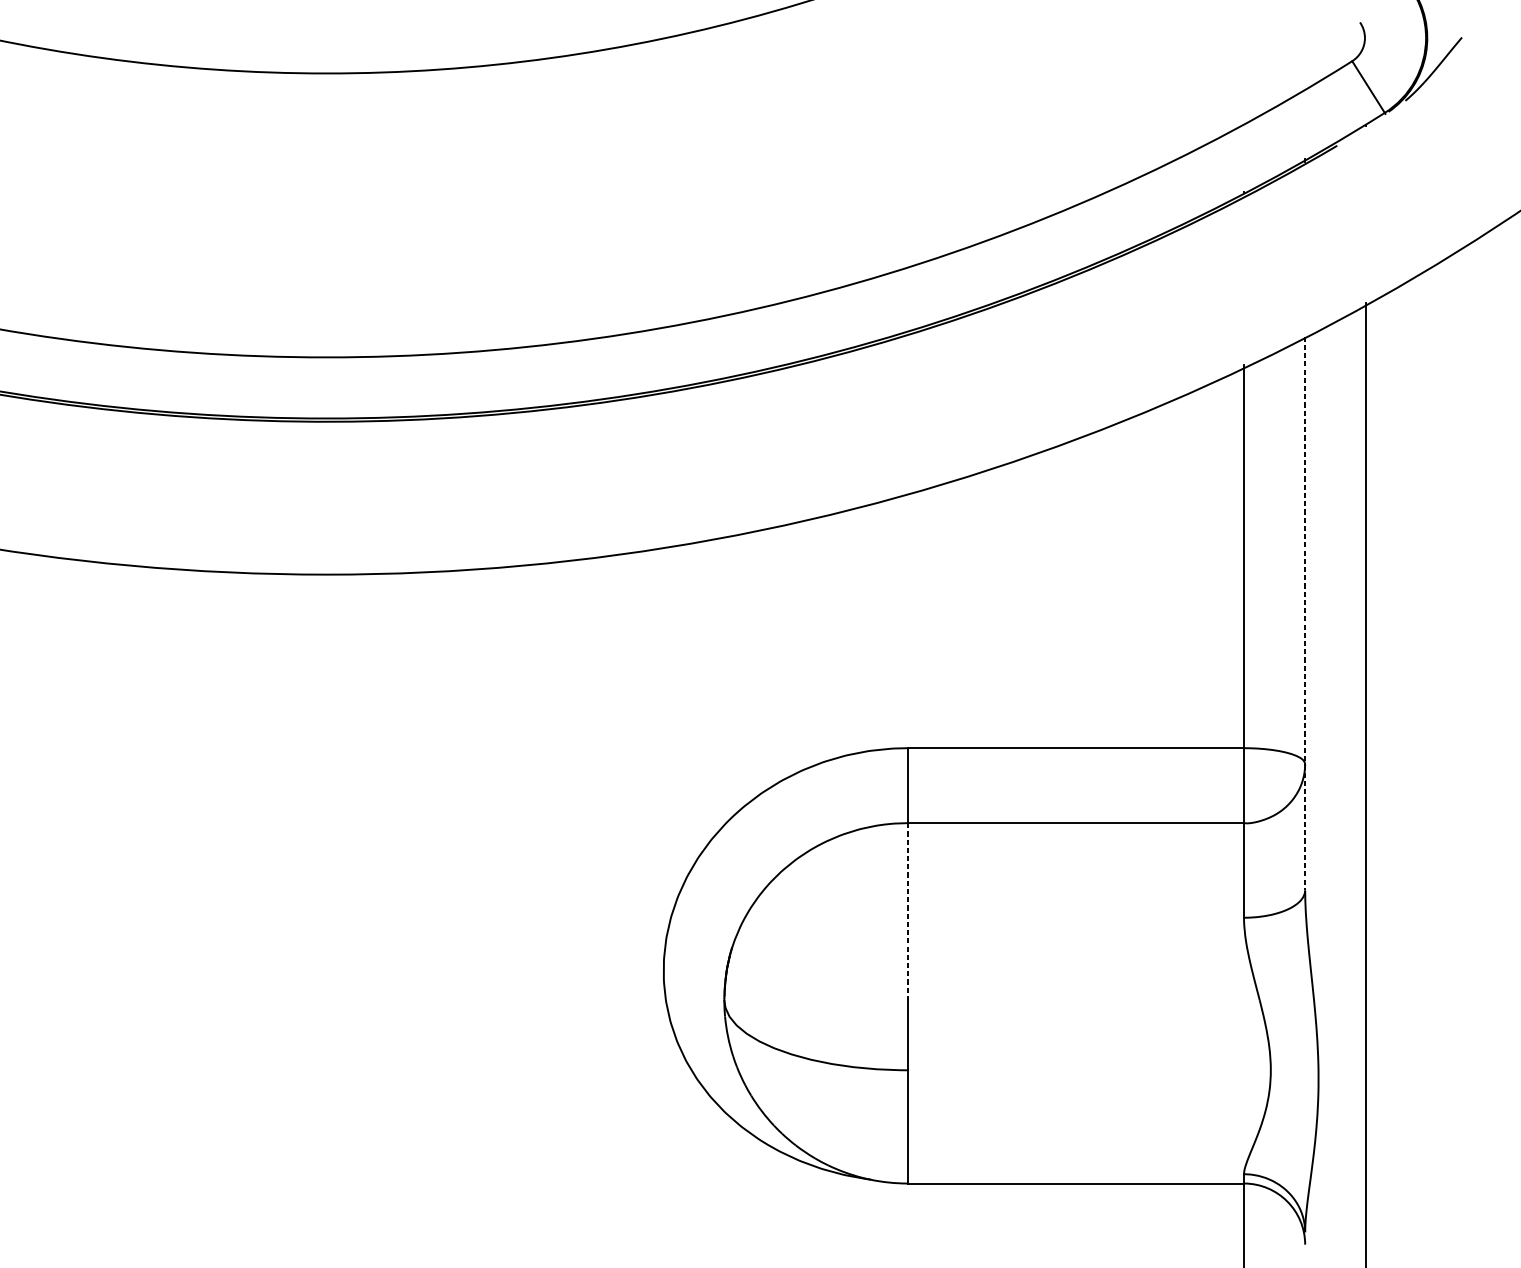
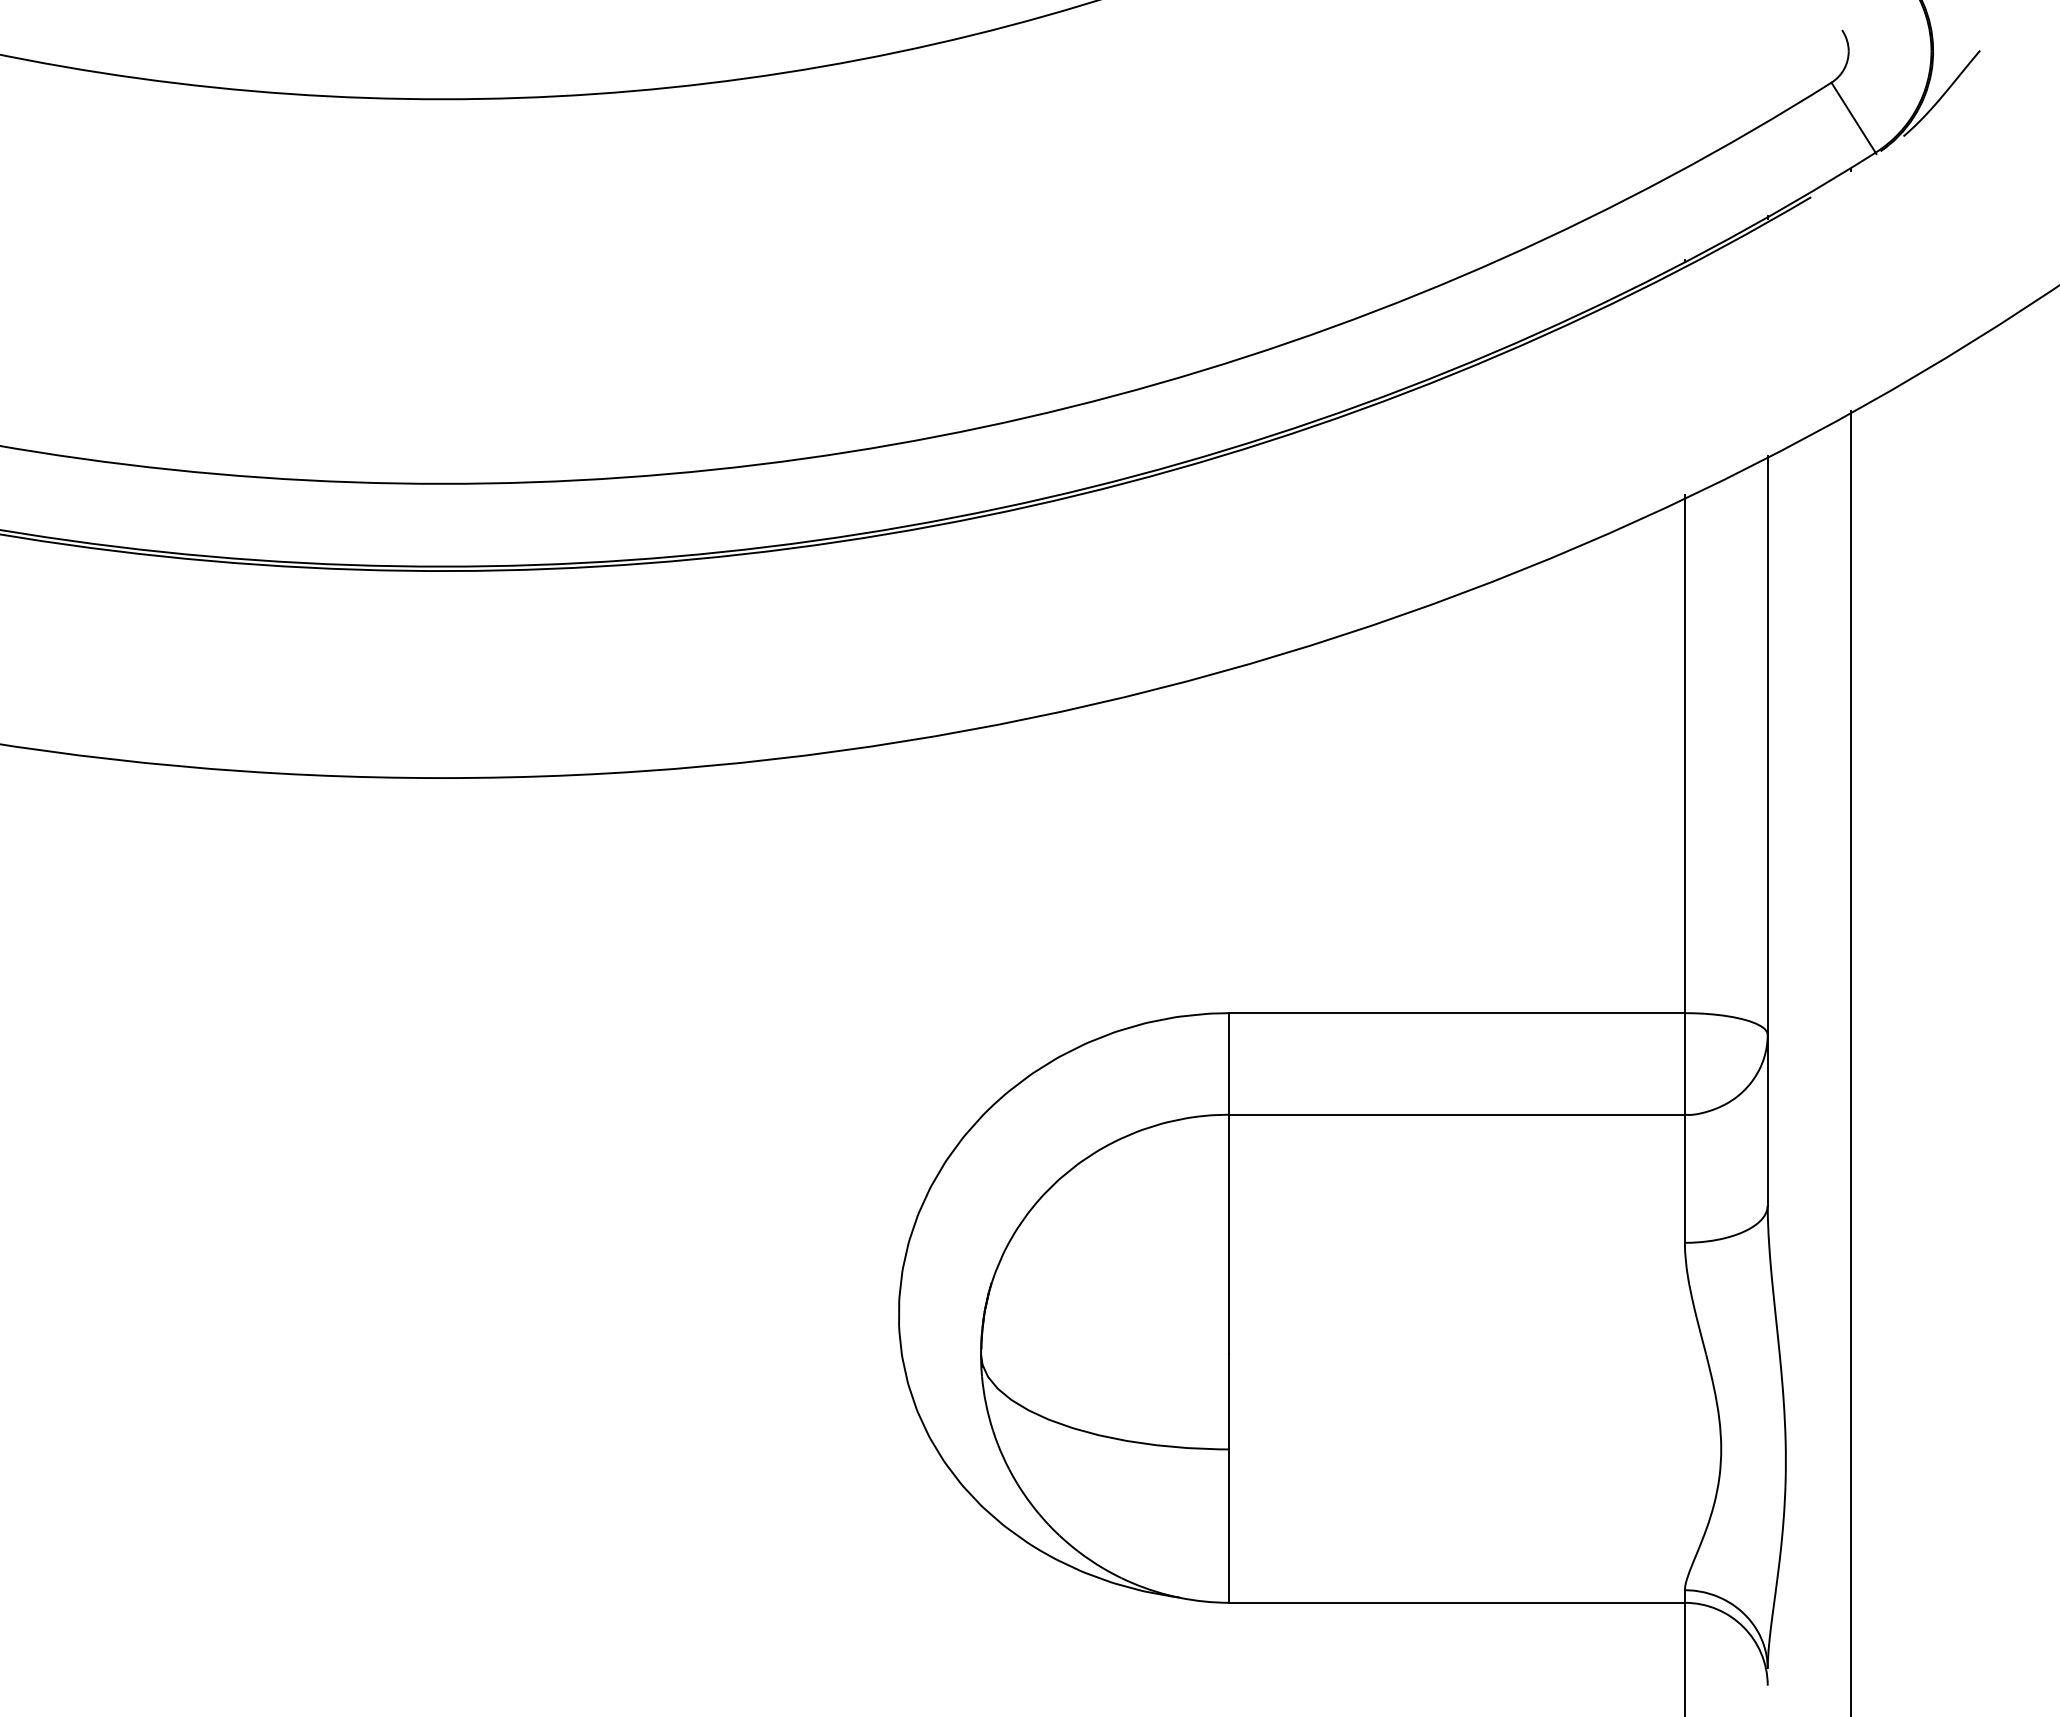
line: (1304, 613) -> (1767, 830), dashed -> solid
line: (907, 911) -> (1229, 1234), dashed -> solid

